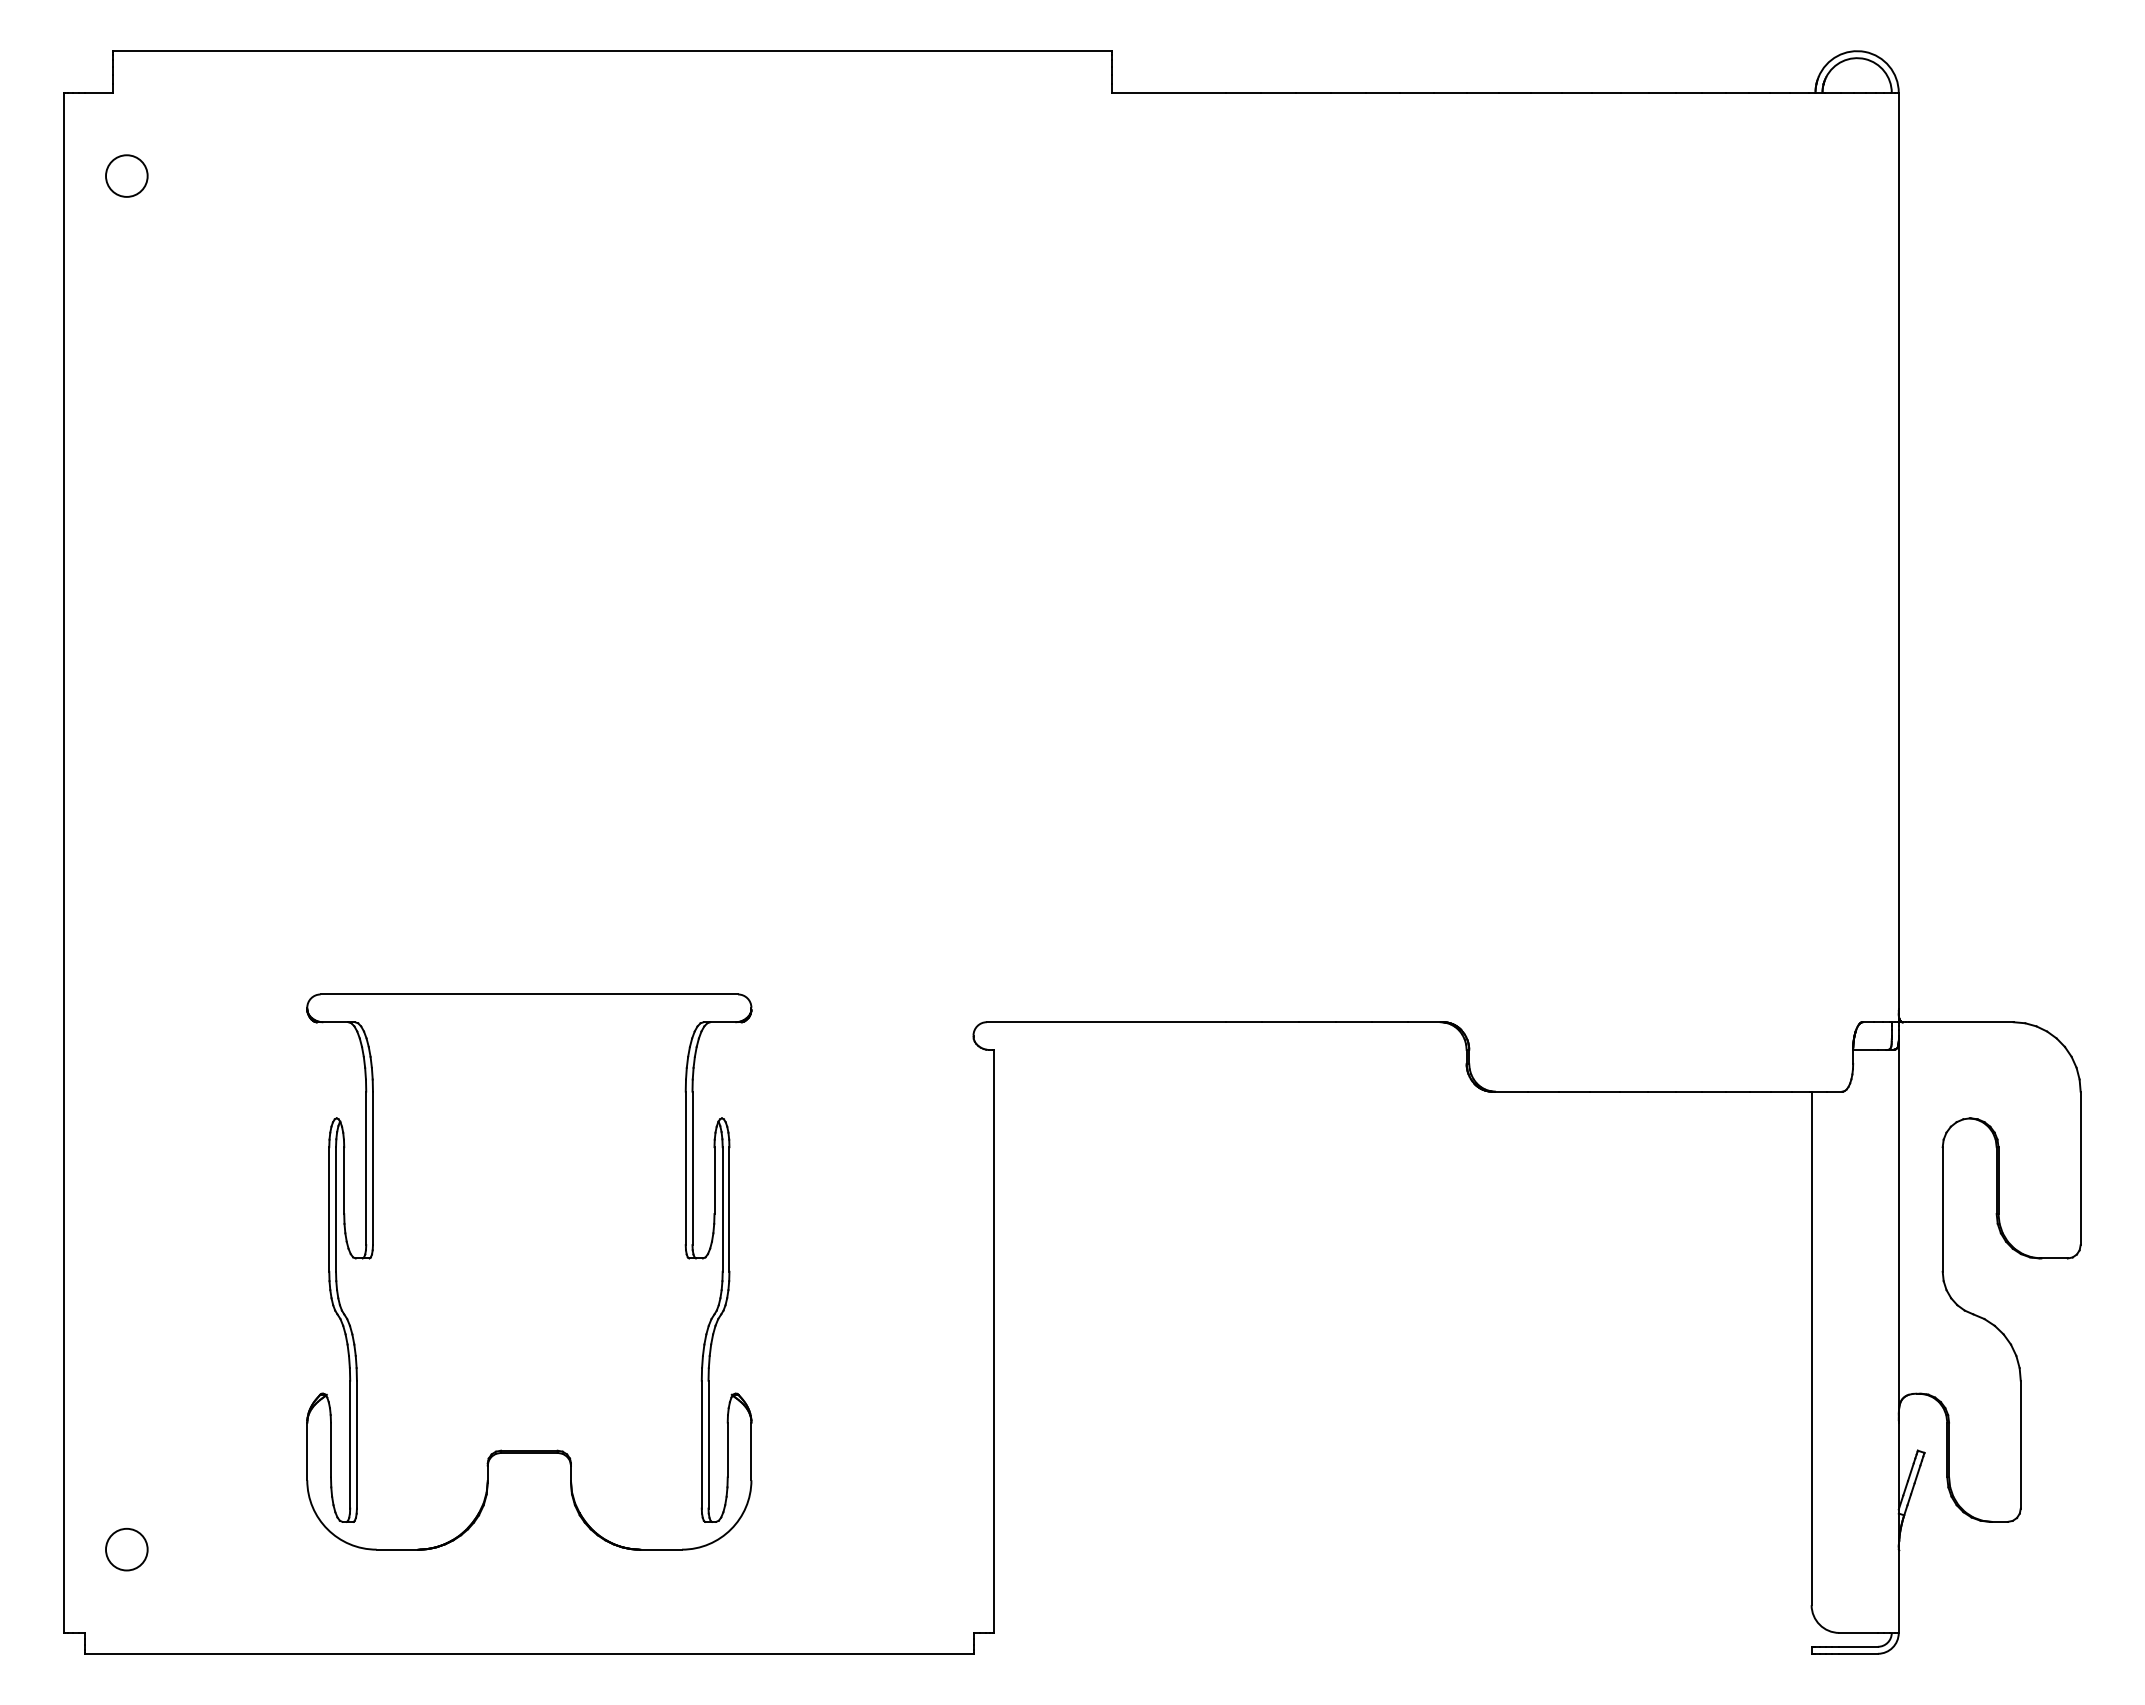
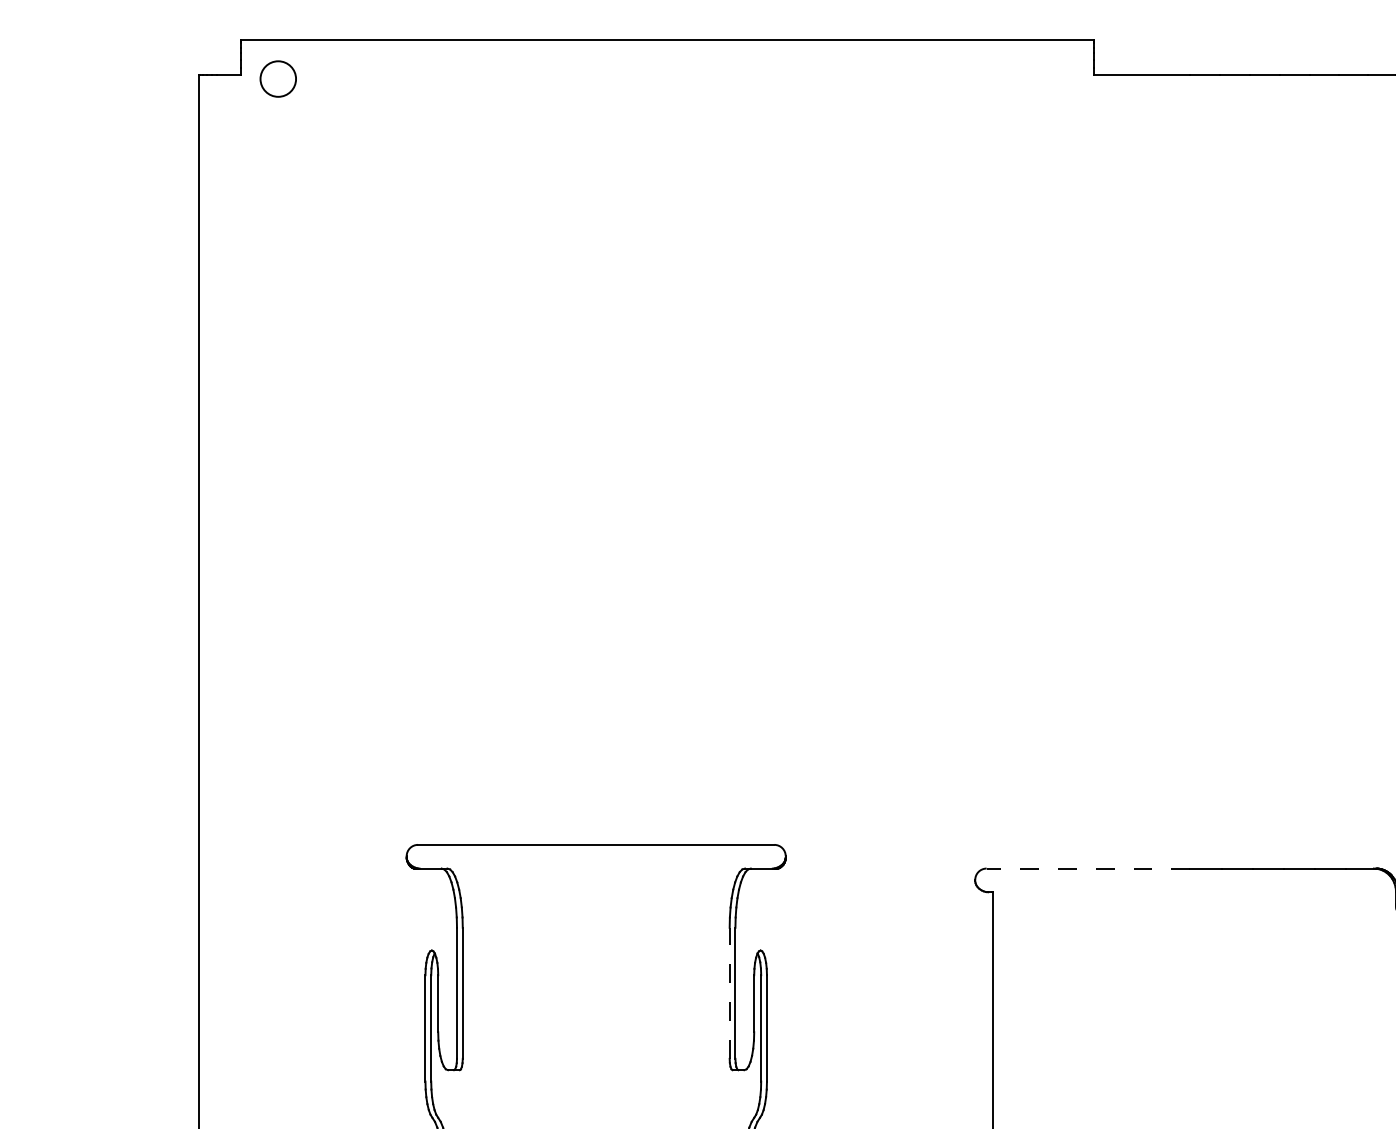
circle: (126, 175) -> (278, 78), moved
line: (1105, 1022) -> (1087, 868), solid -> dashed
line: (685, 1168) -> (729, 993), solid -> dashed

